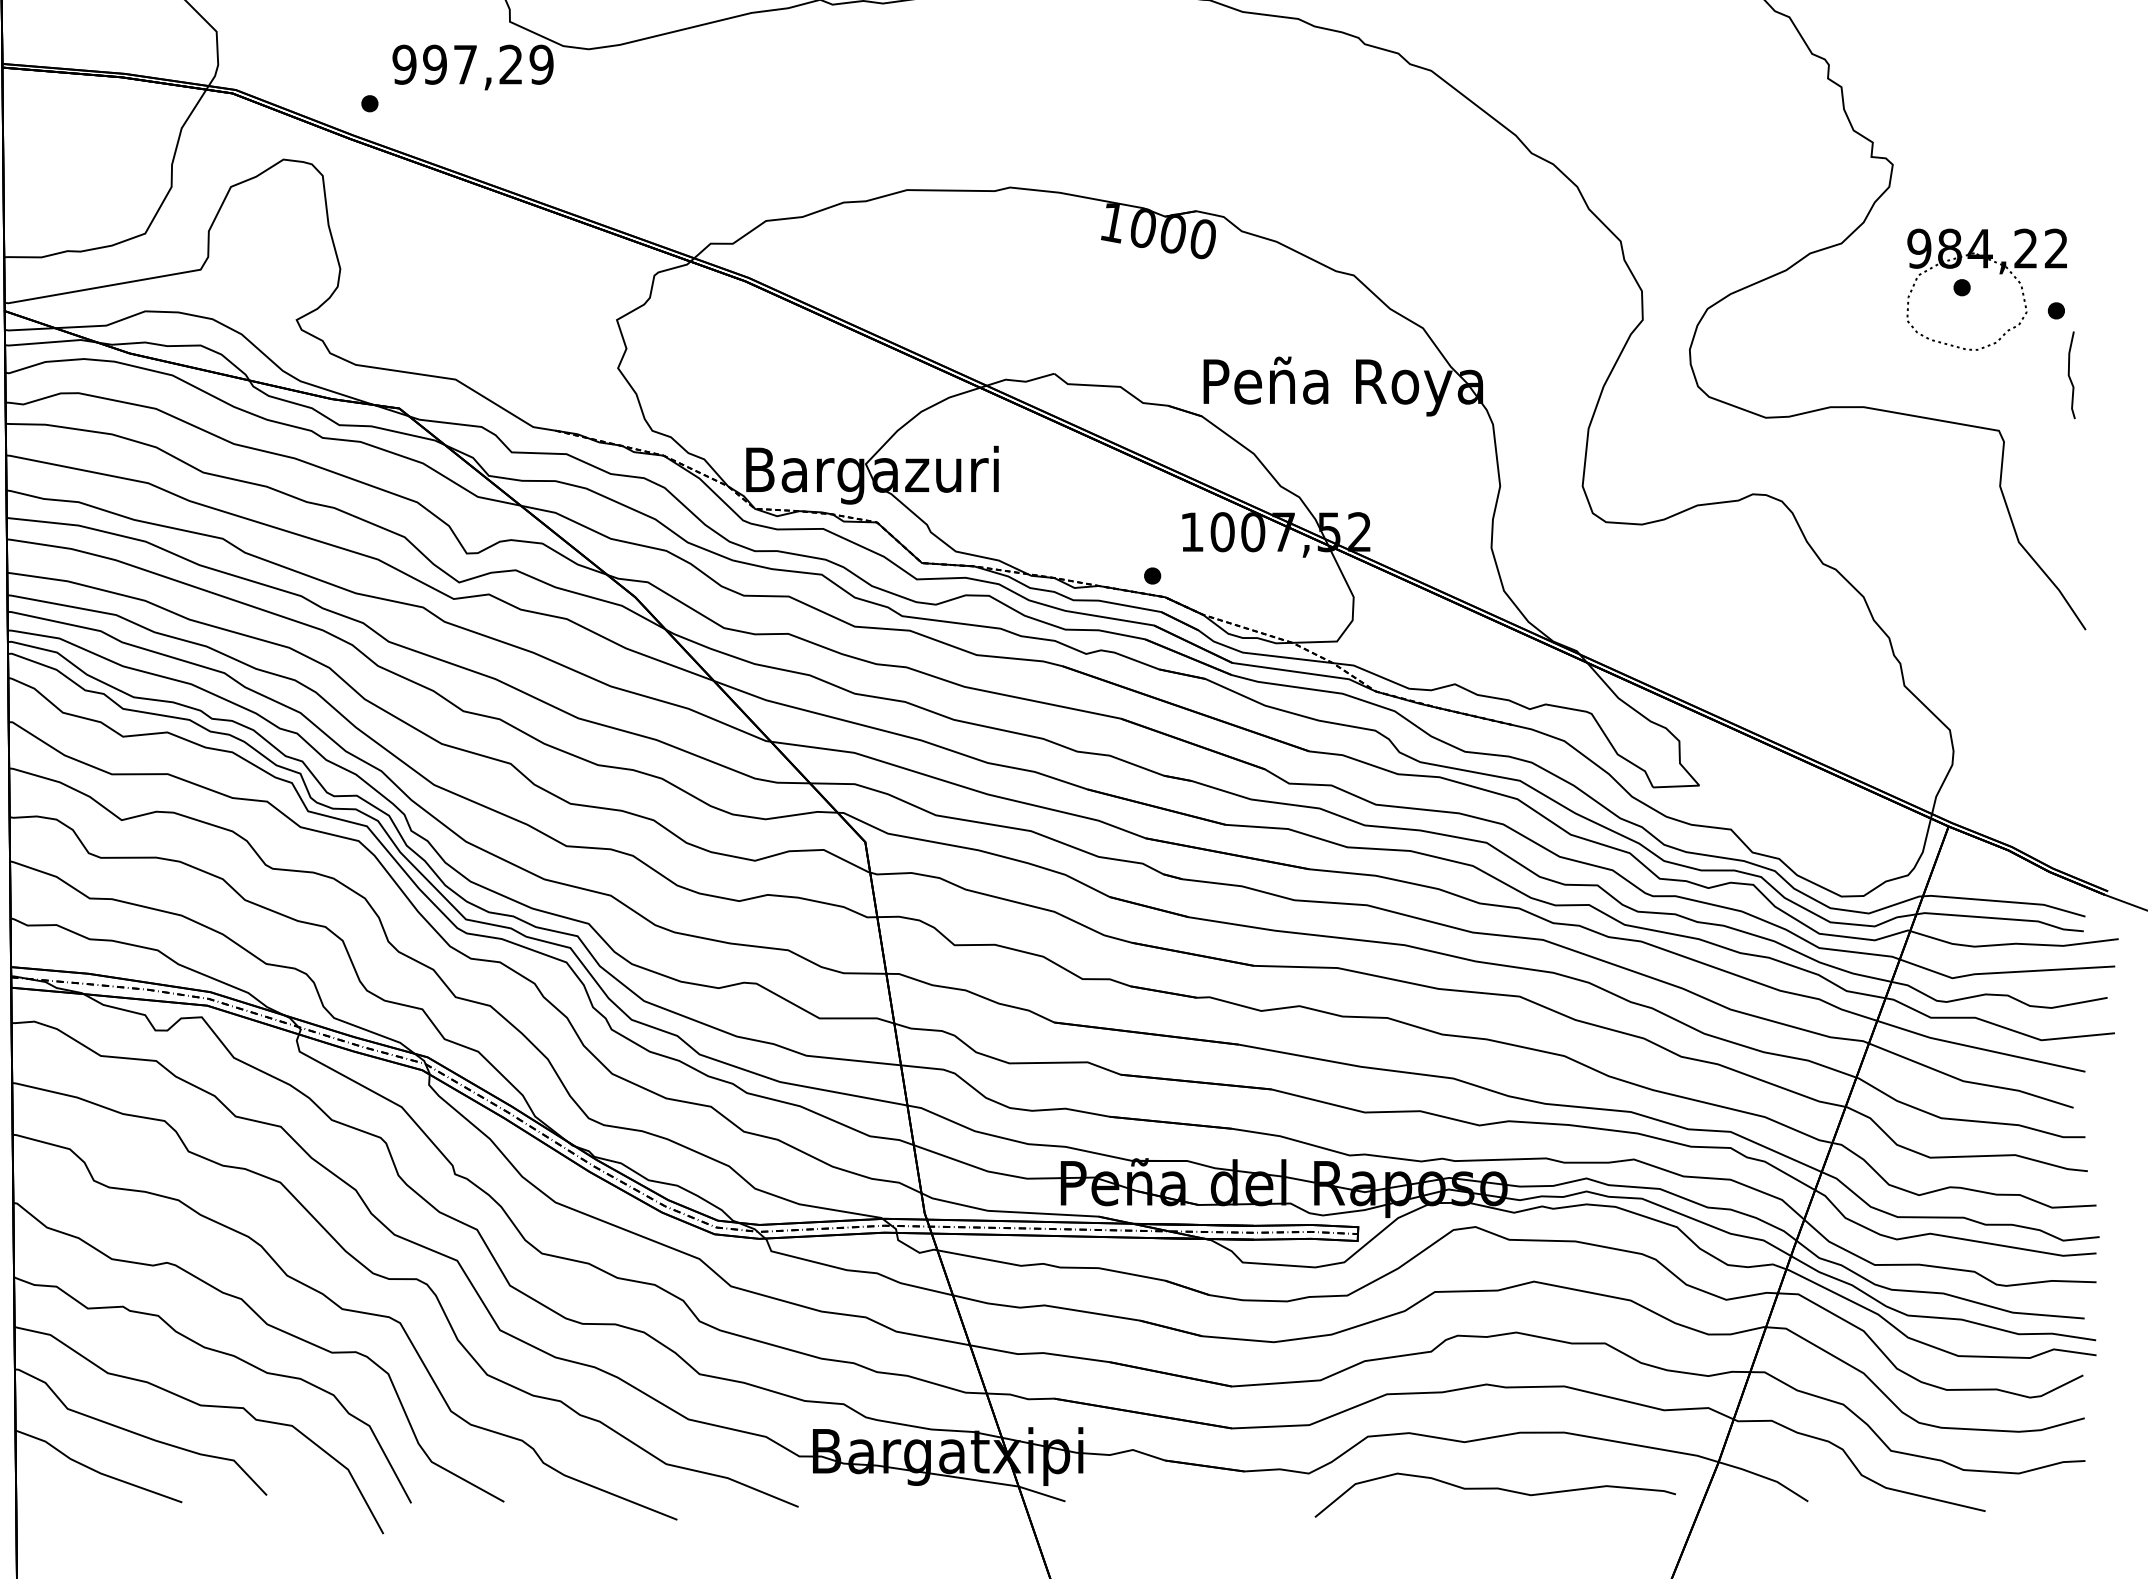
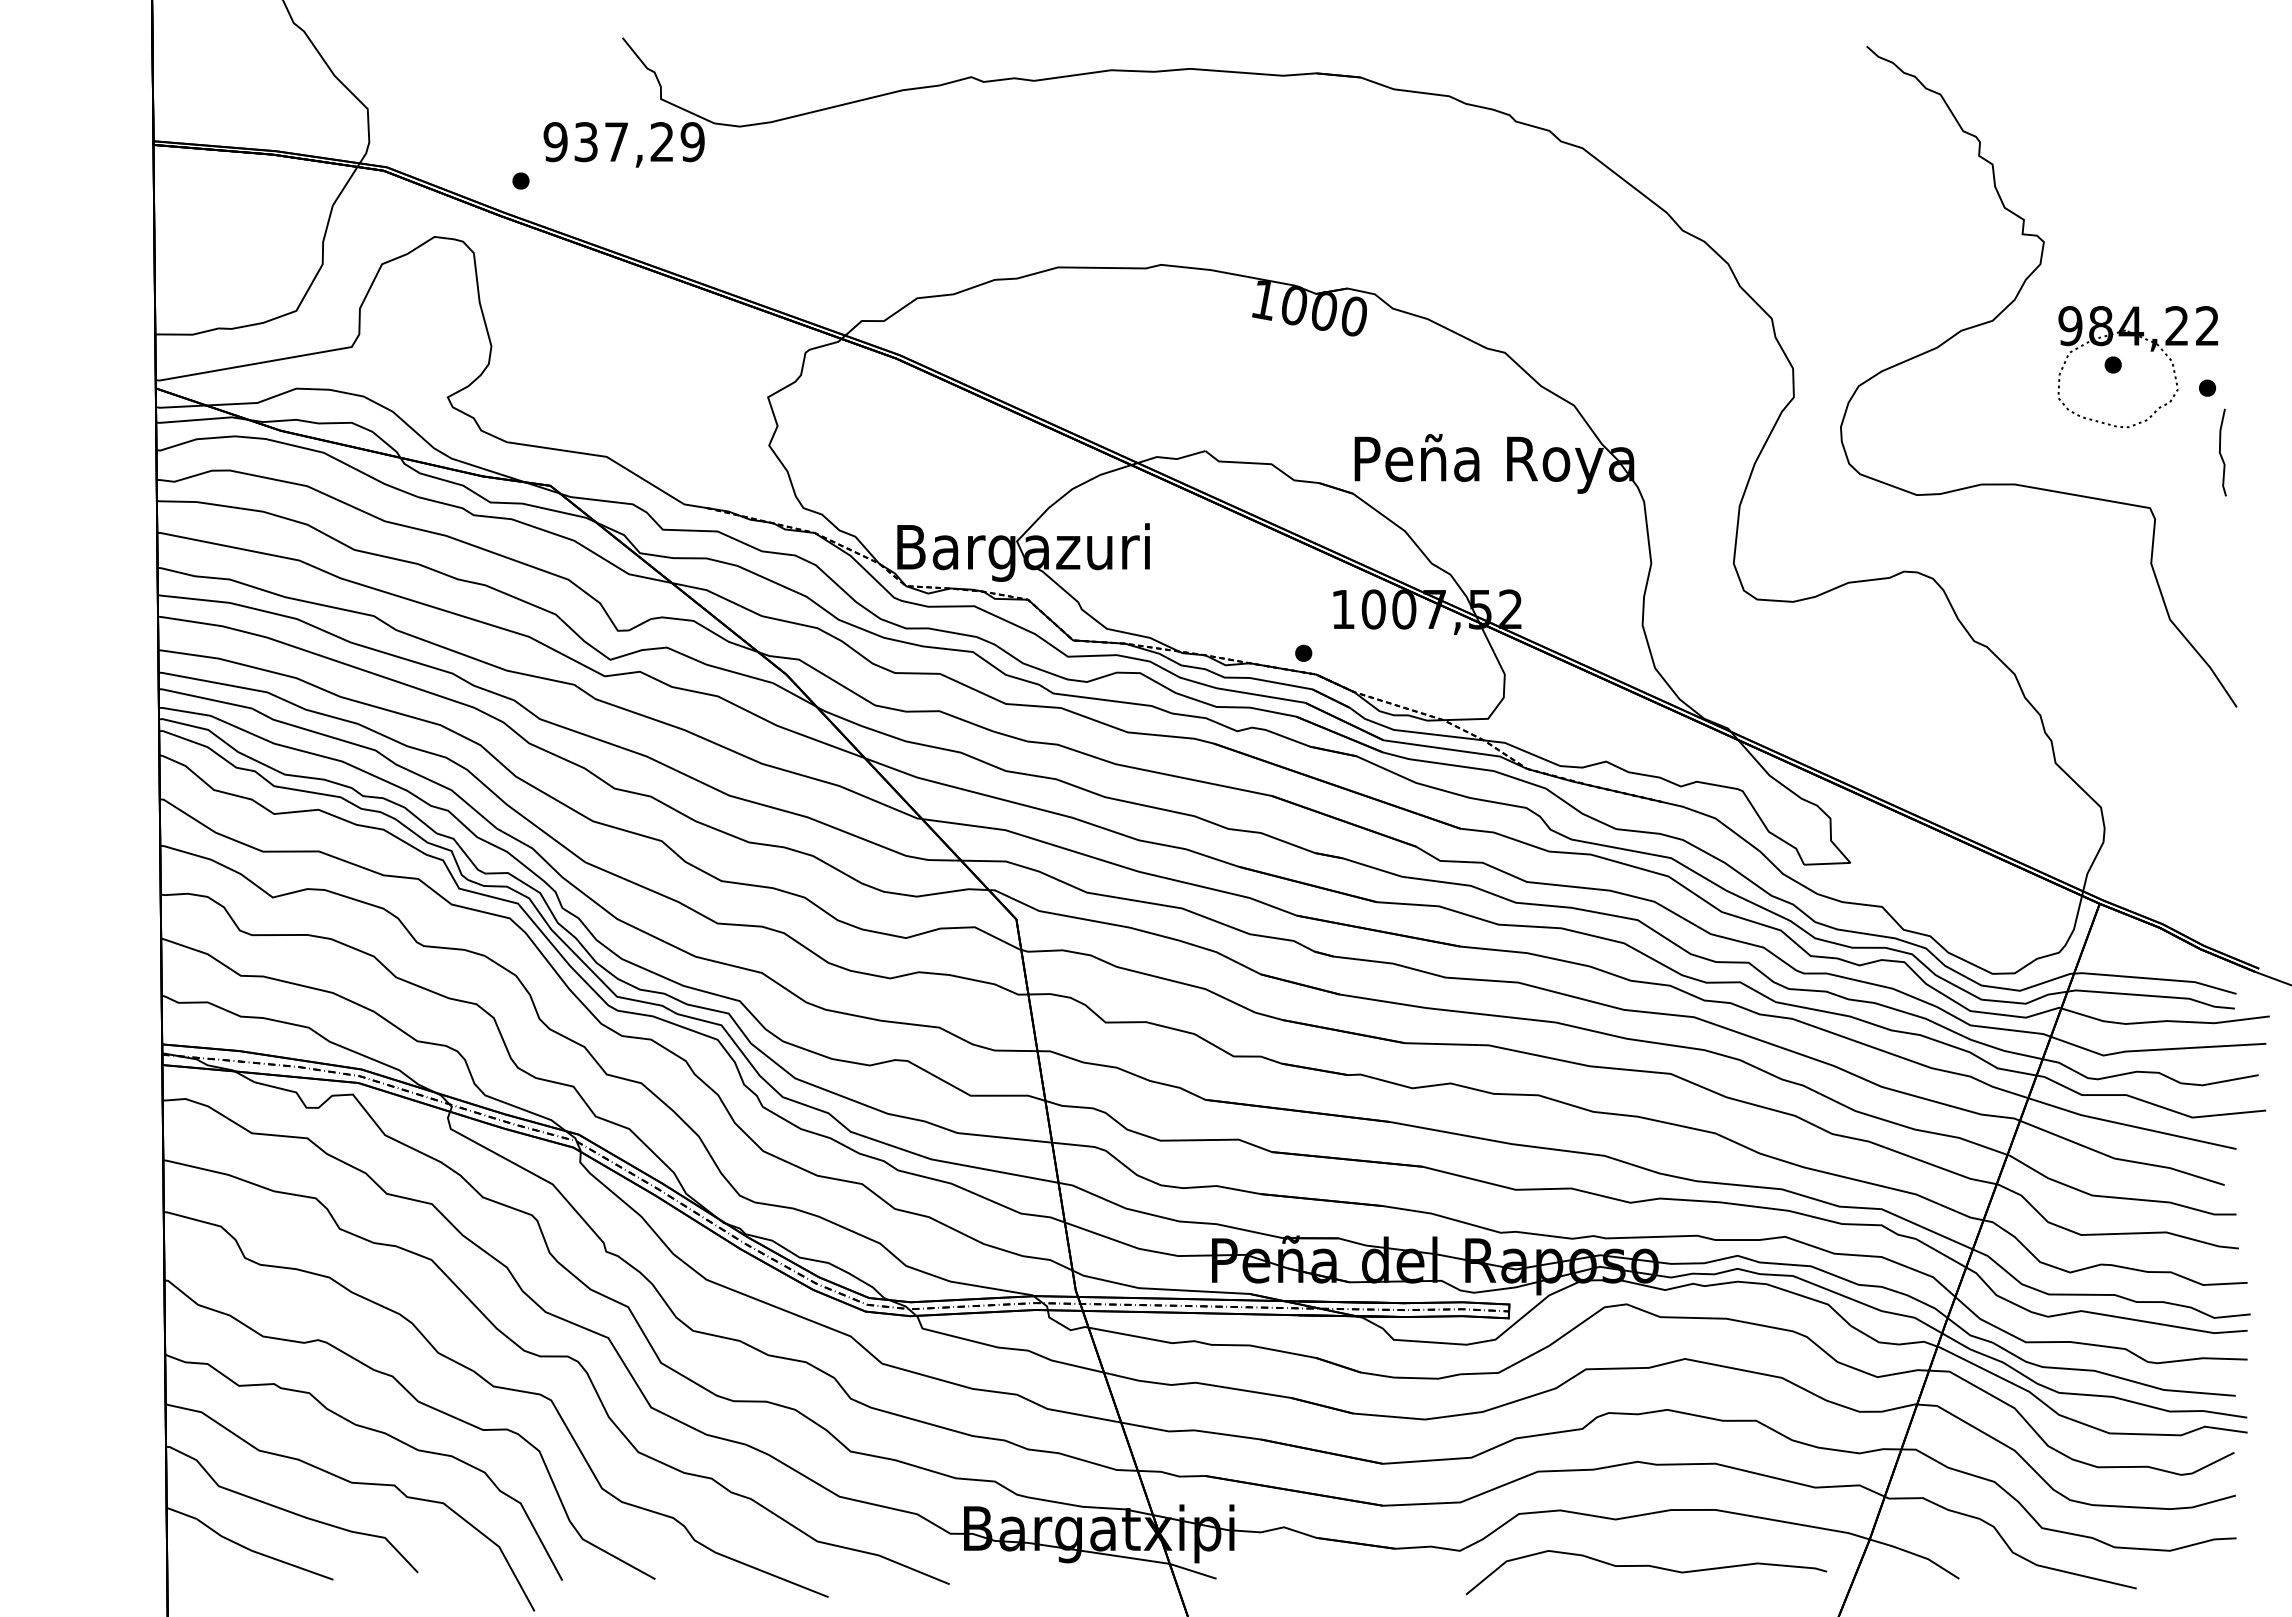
text: (435, 65) -> (586, 142), 997,29 -> 937,29

